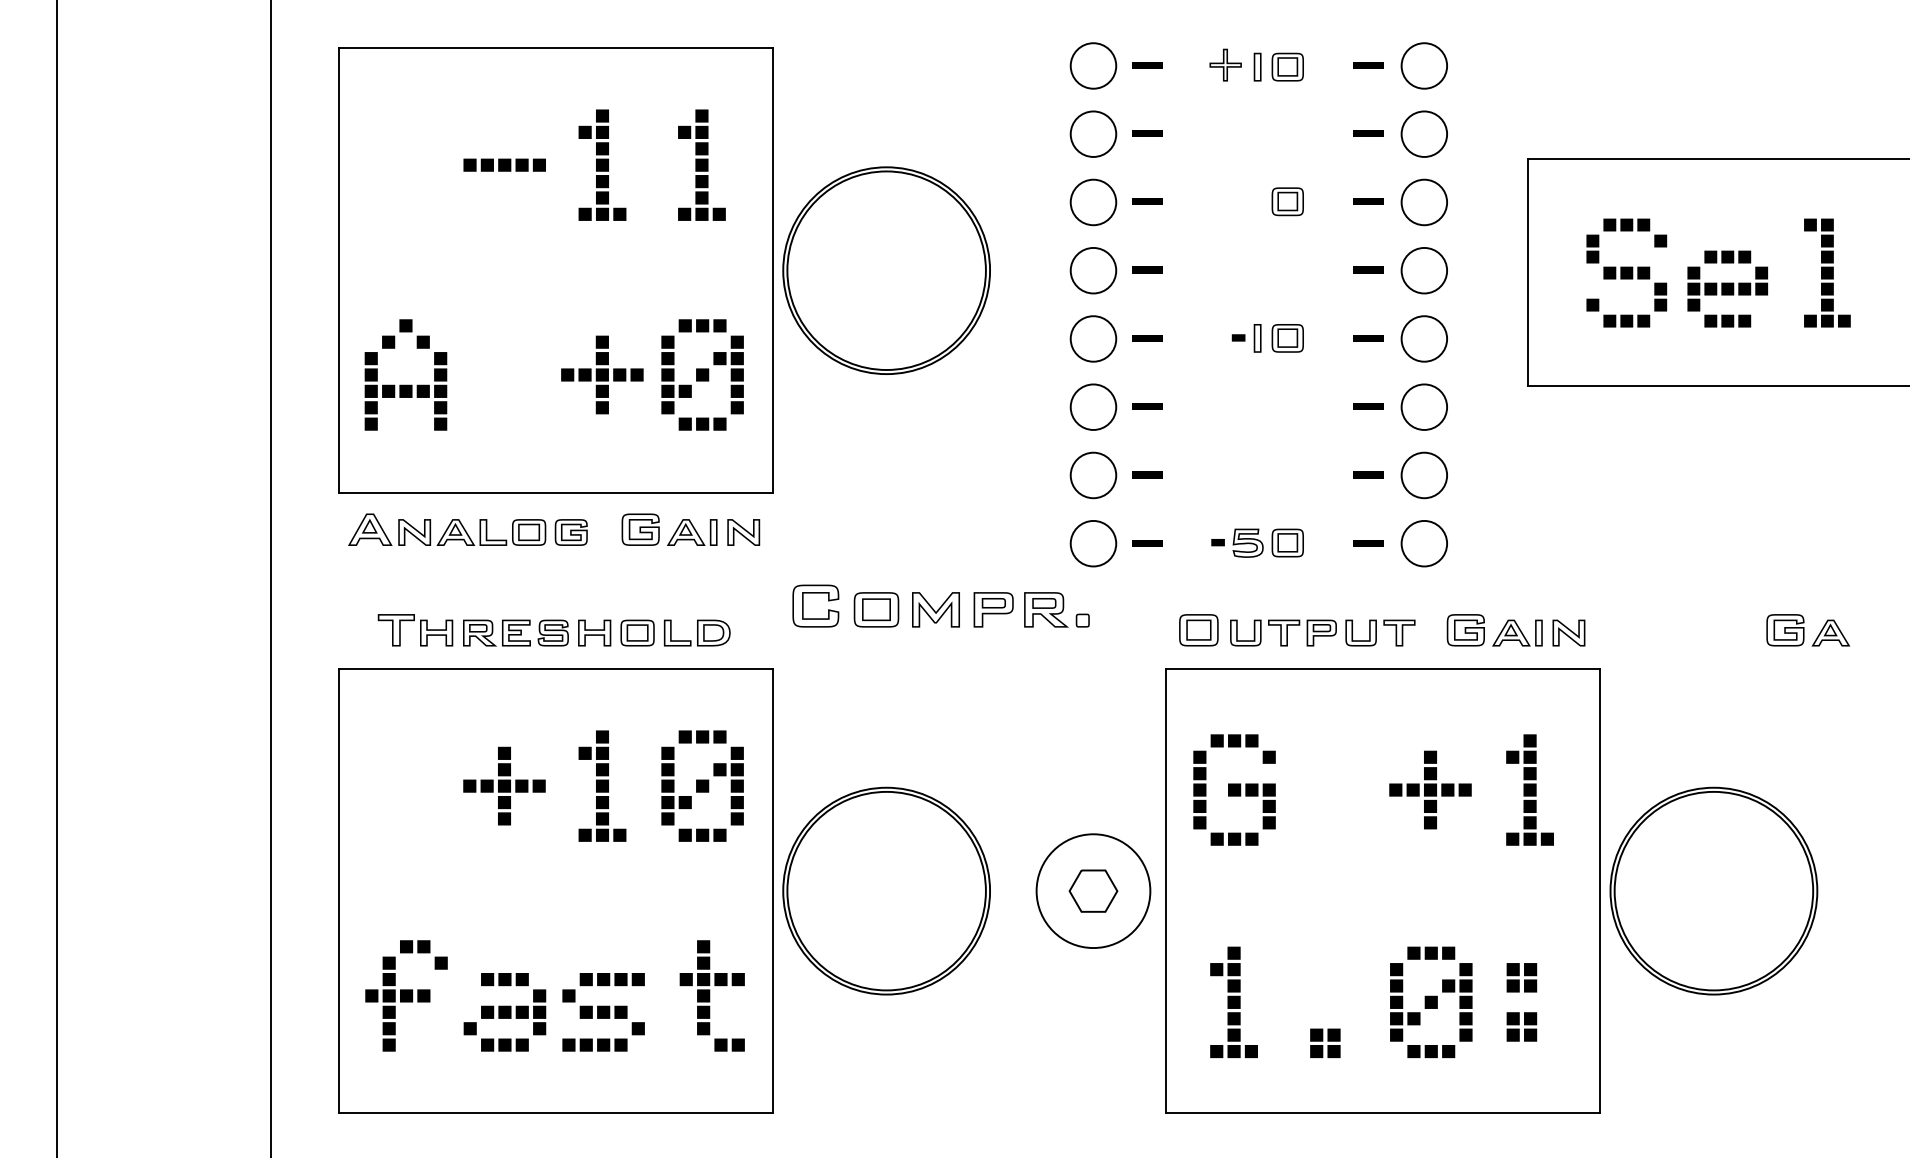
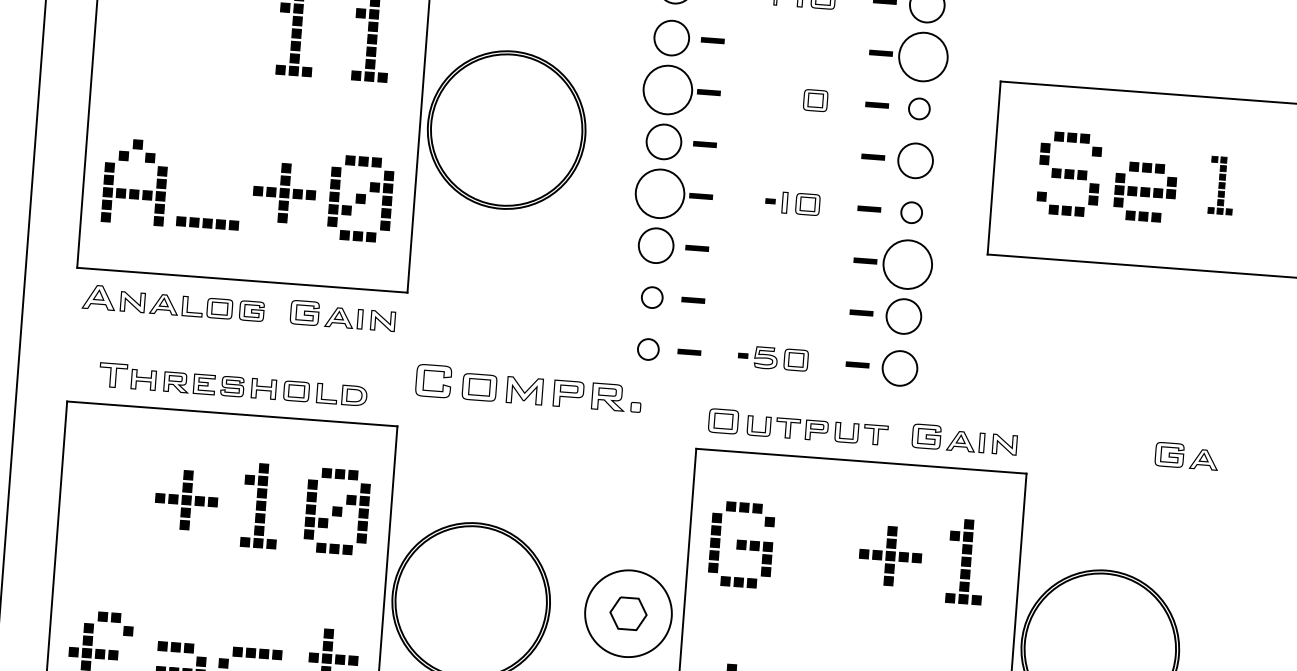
circle: (1424, 133) -> (923, 56), size x1.4
part: (504, 164) -> (207, 222), moved
circle: (1093, 202) -> (667, 90), size x1.4
circle: (1423, 202) -> (918, 108), size x0.6
part: (1827, 272) -> (1222, 185), size x0.7
circle: (1093, 338) -> (660, 193), size x1.4
circle: (1424, 338) -> (911, 212), size x0.6
circle: (1424, 406) -> (907, 264), size x1.4
circle: (1093, 475) -> (652, 297), size x0.6
circle: (1093, 543) -> (648, 349), size x0.6

